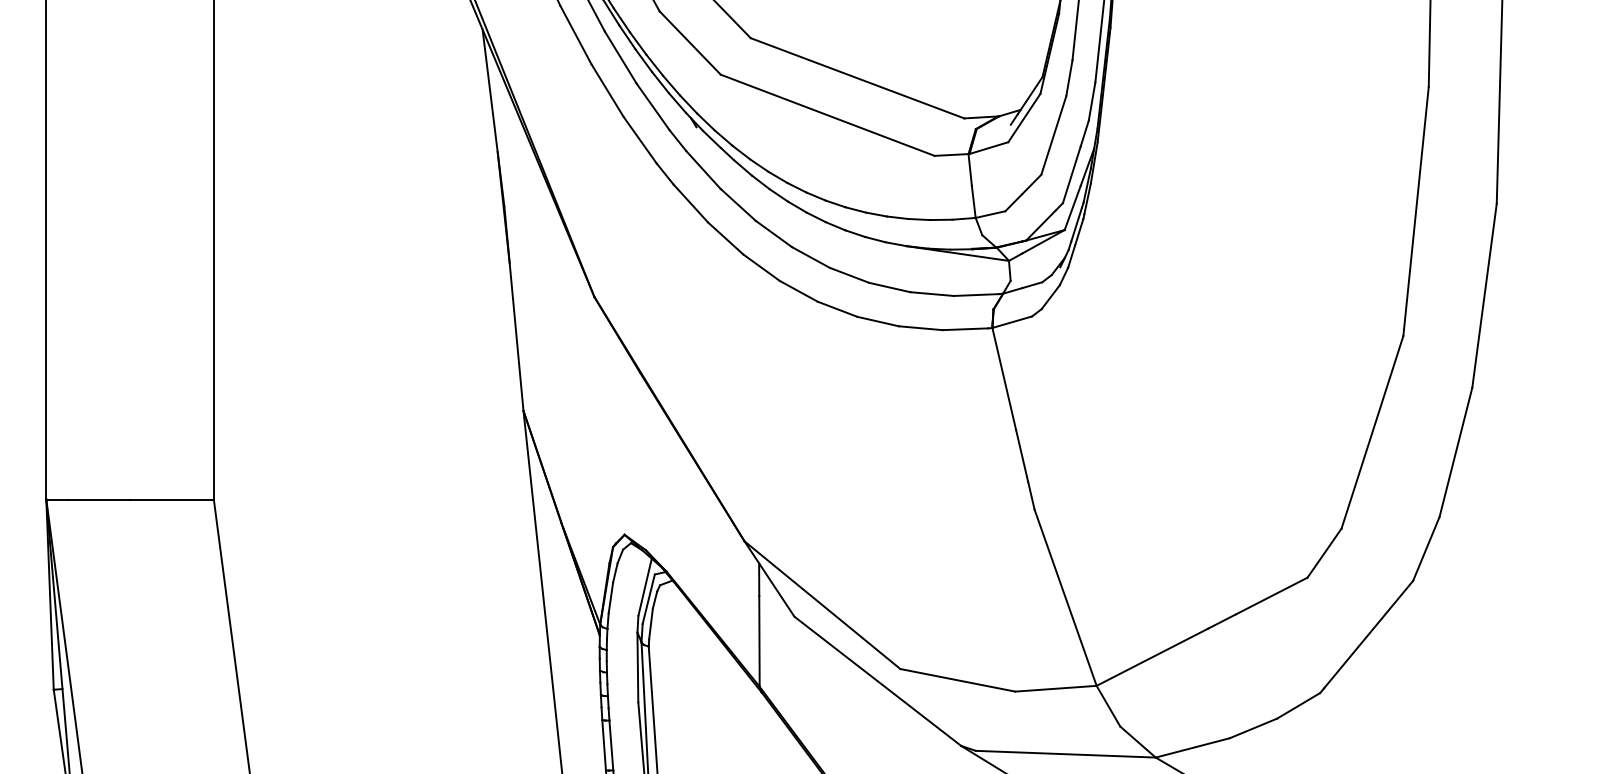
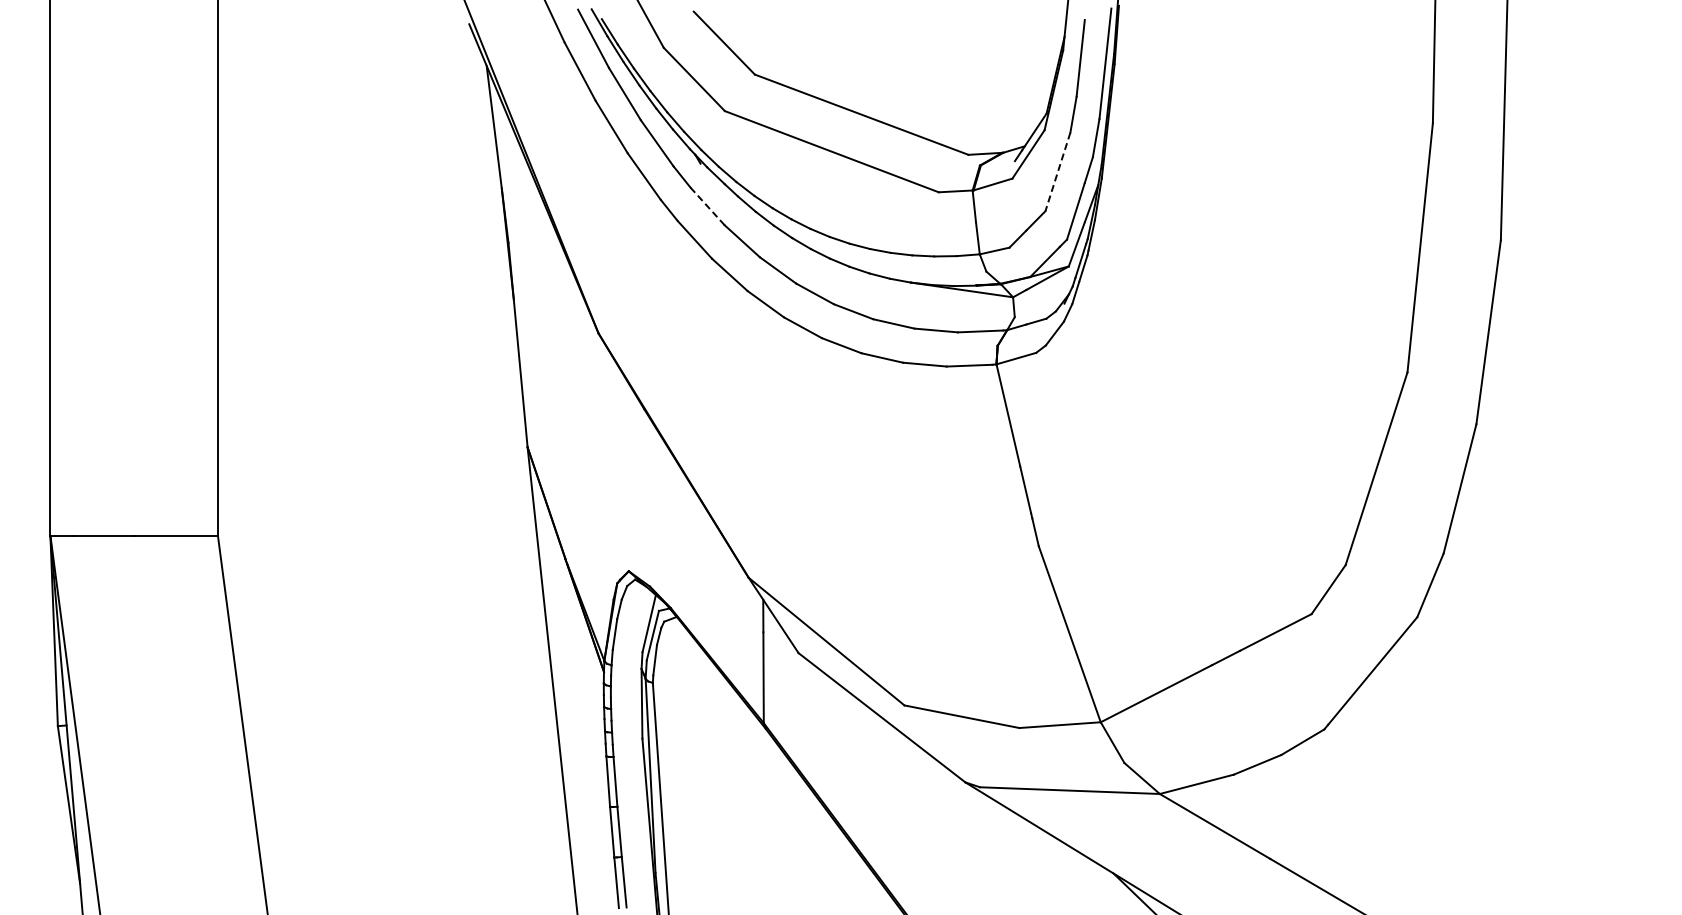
line: (1053, 136) -> (1057, 172), solid -> dashed
line: (703, 170) -> (707, 206), solid -> dashed

